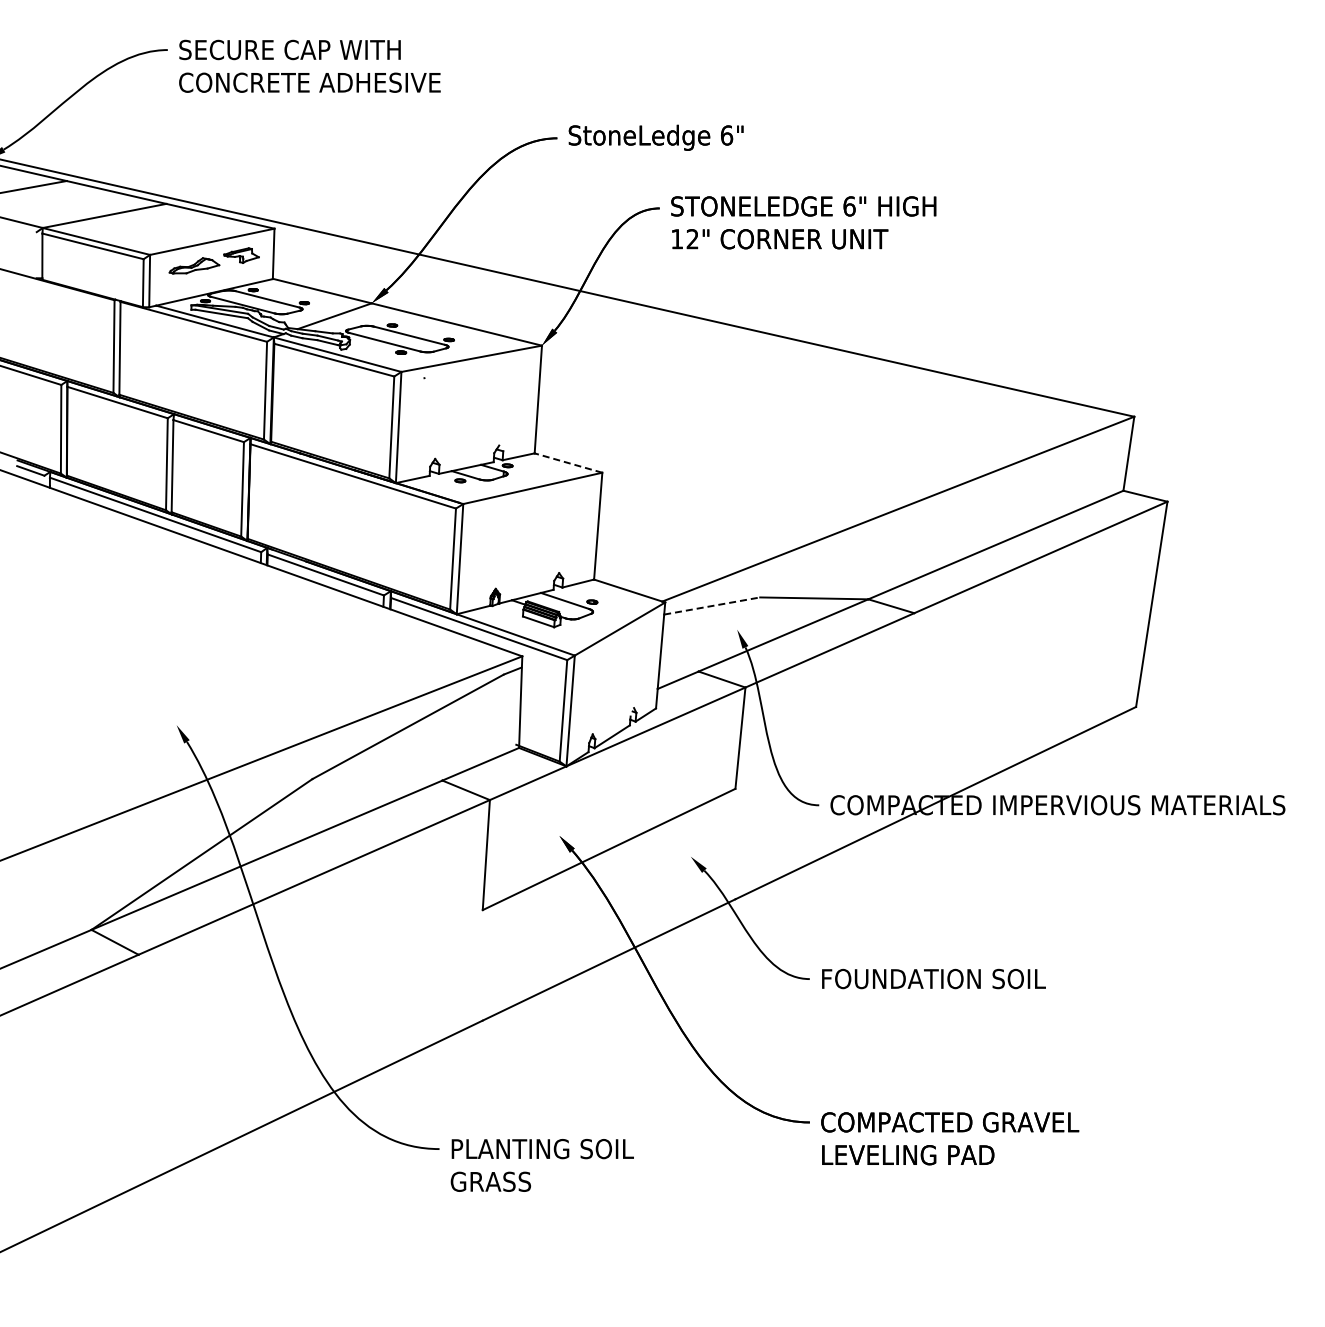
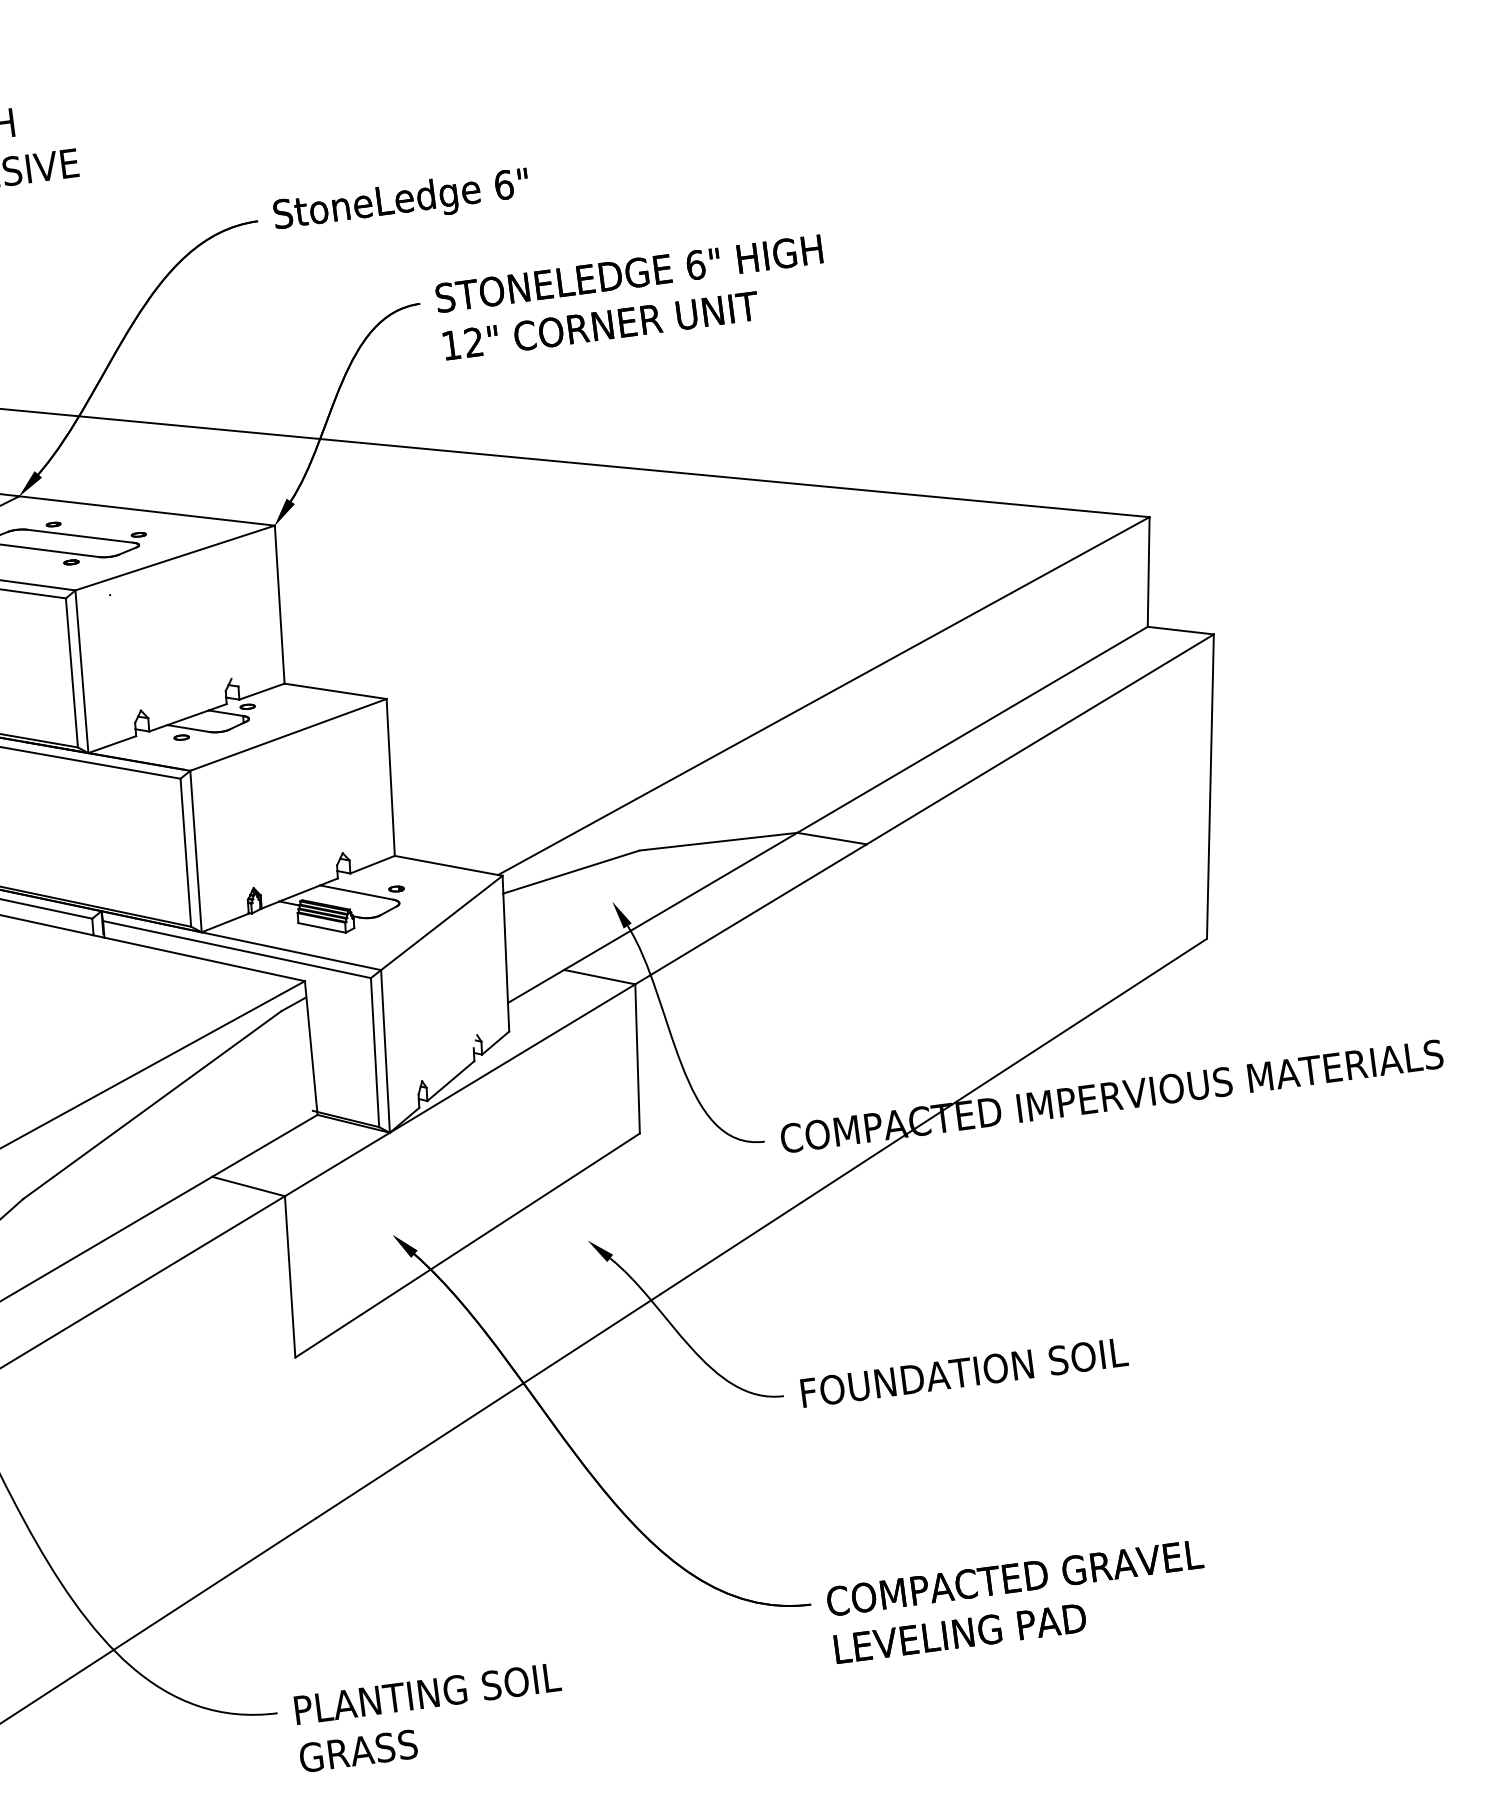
line: (568, 462) -> (335, 690), dashed -> solid
line: (712, 606) -> (572, 872), dashed -> solid

